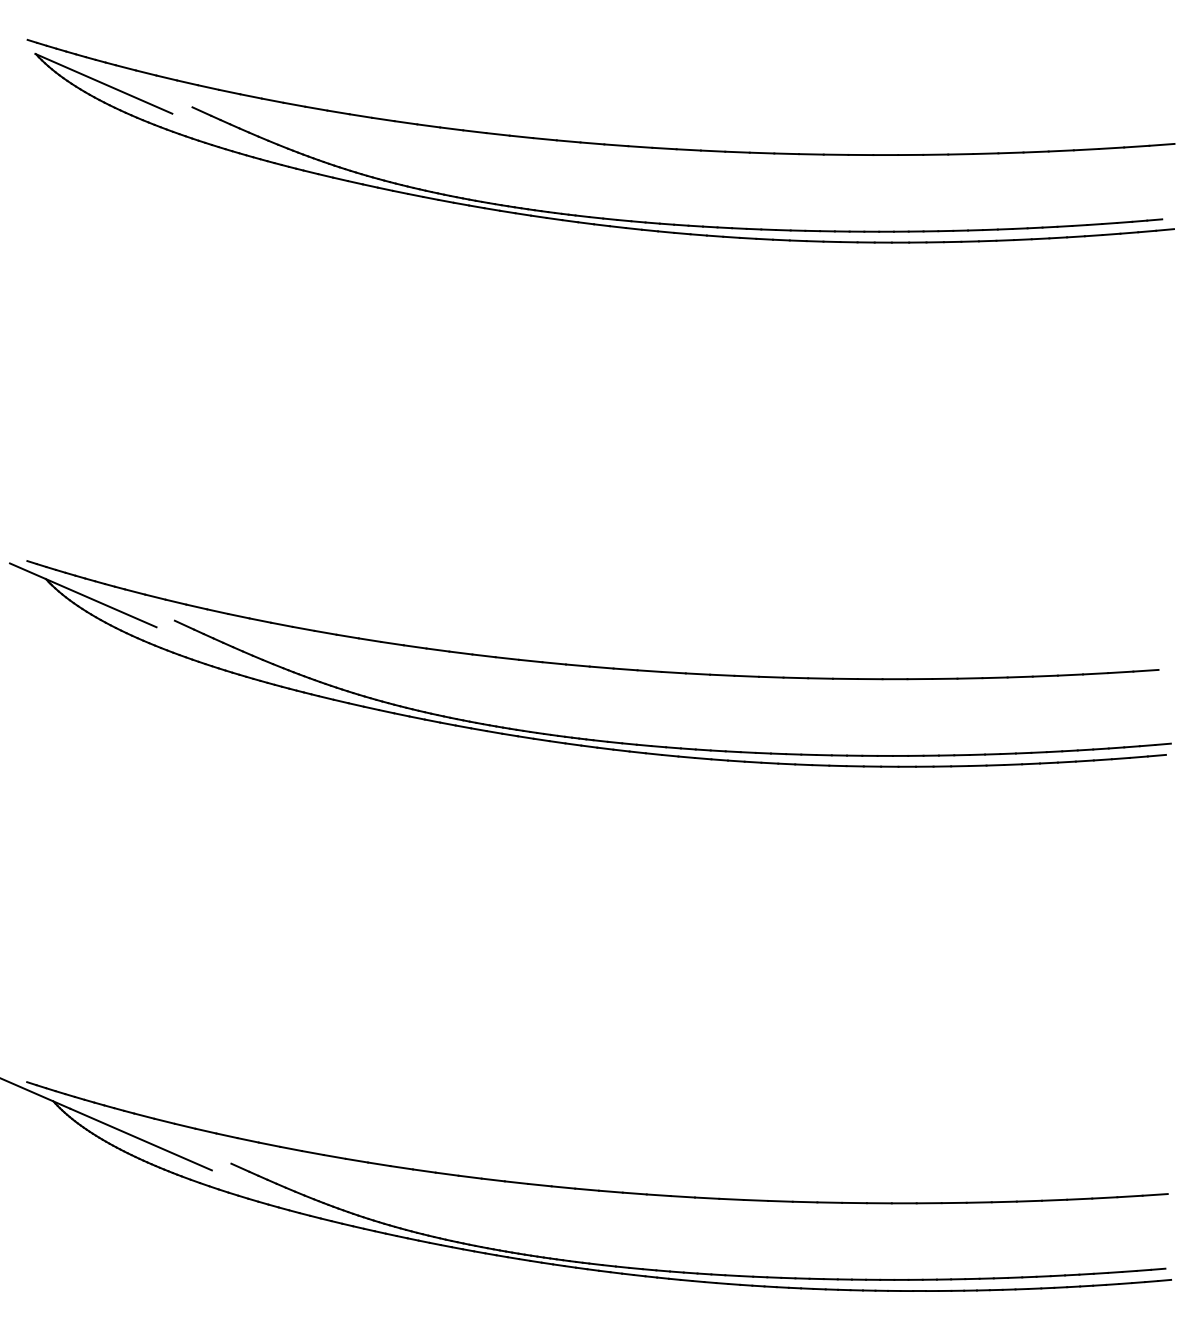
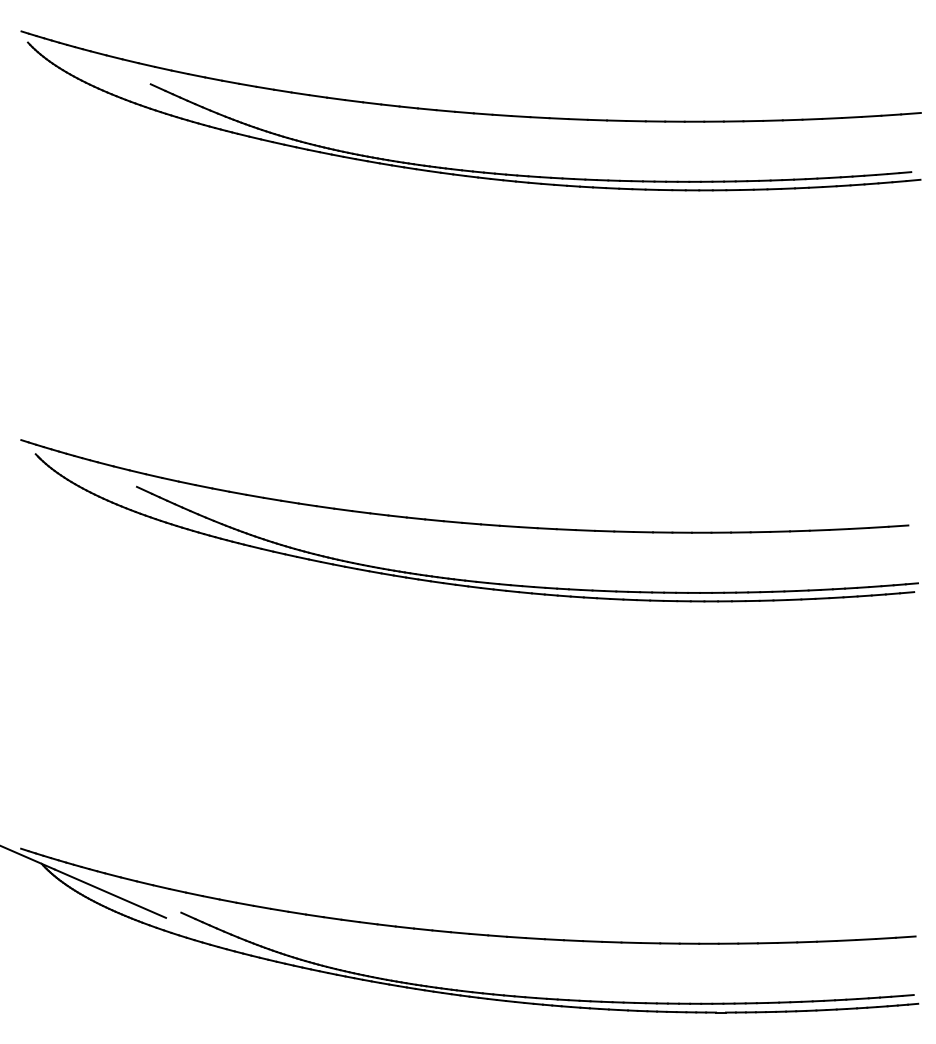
line: (103, 83) -> (80, 65), removed
line: (82, 595) -> (64, 467), removed

